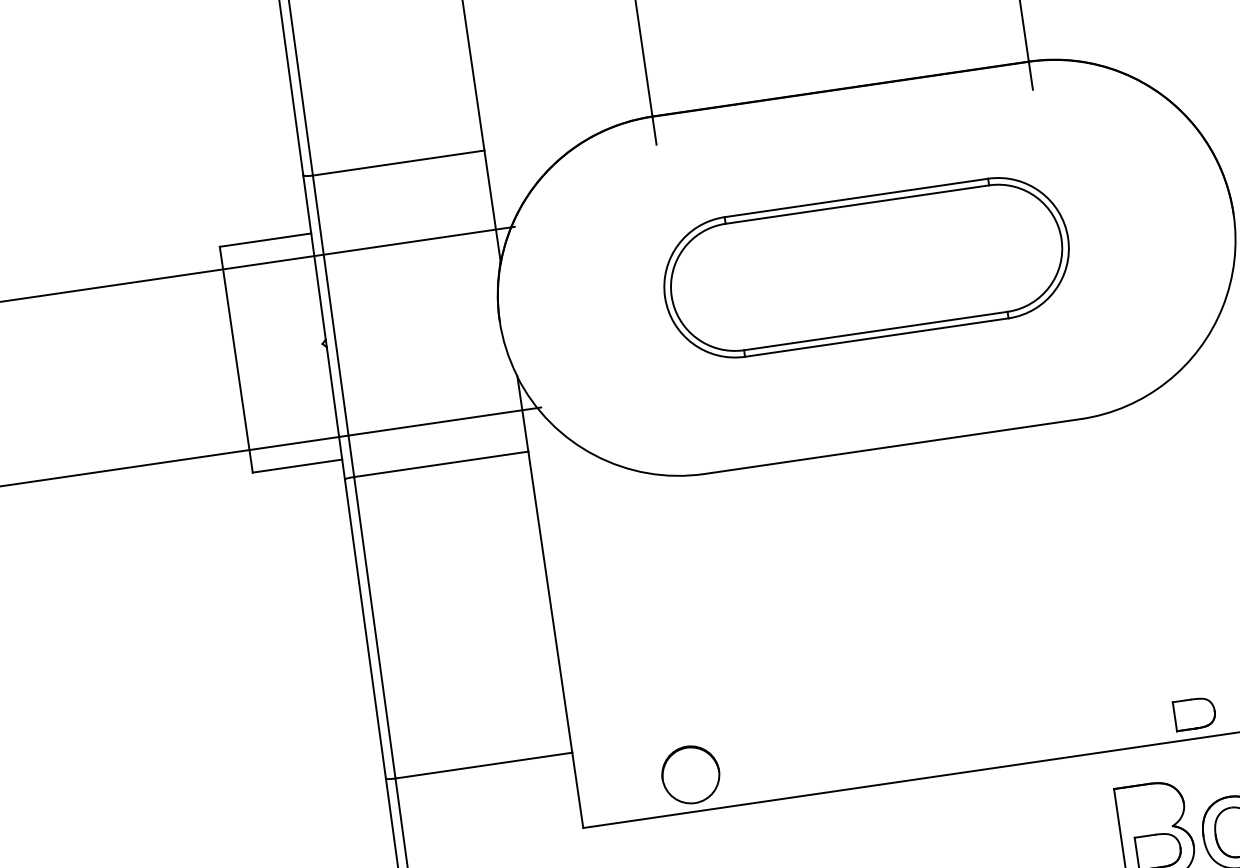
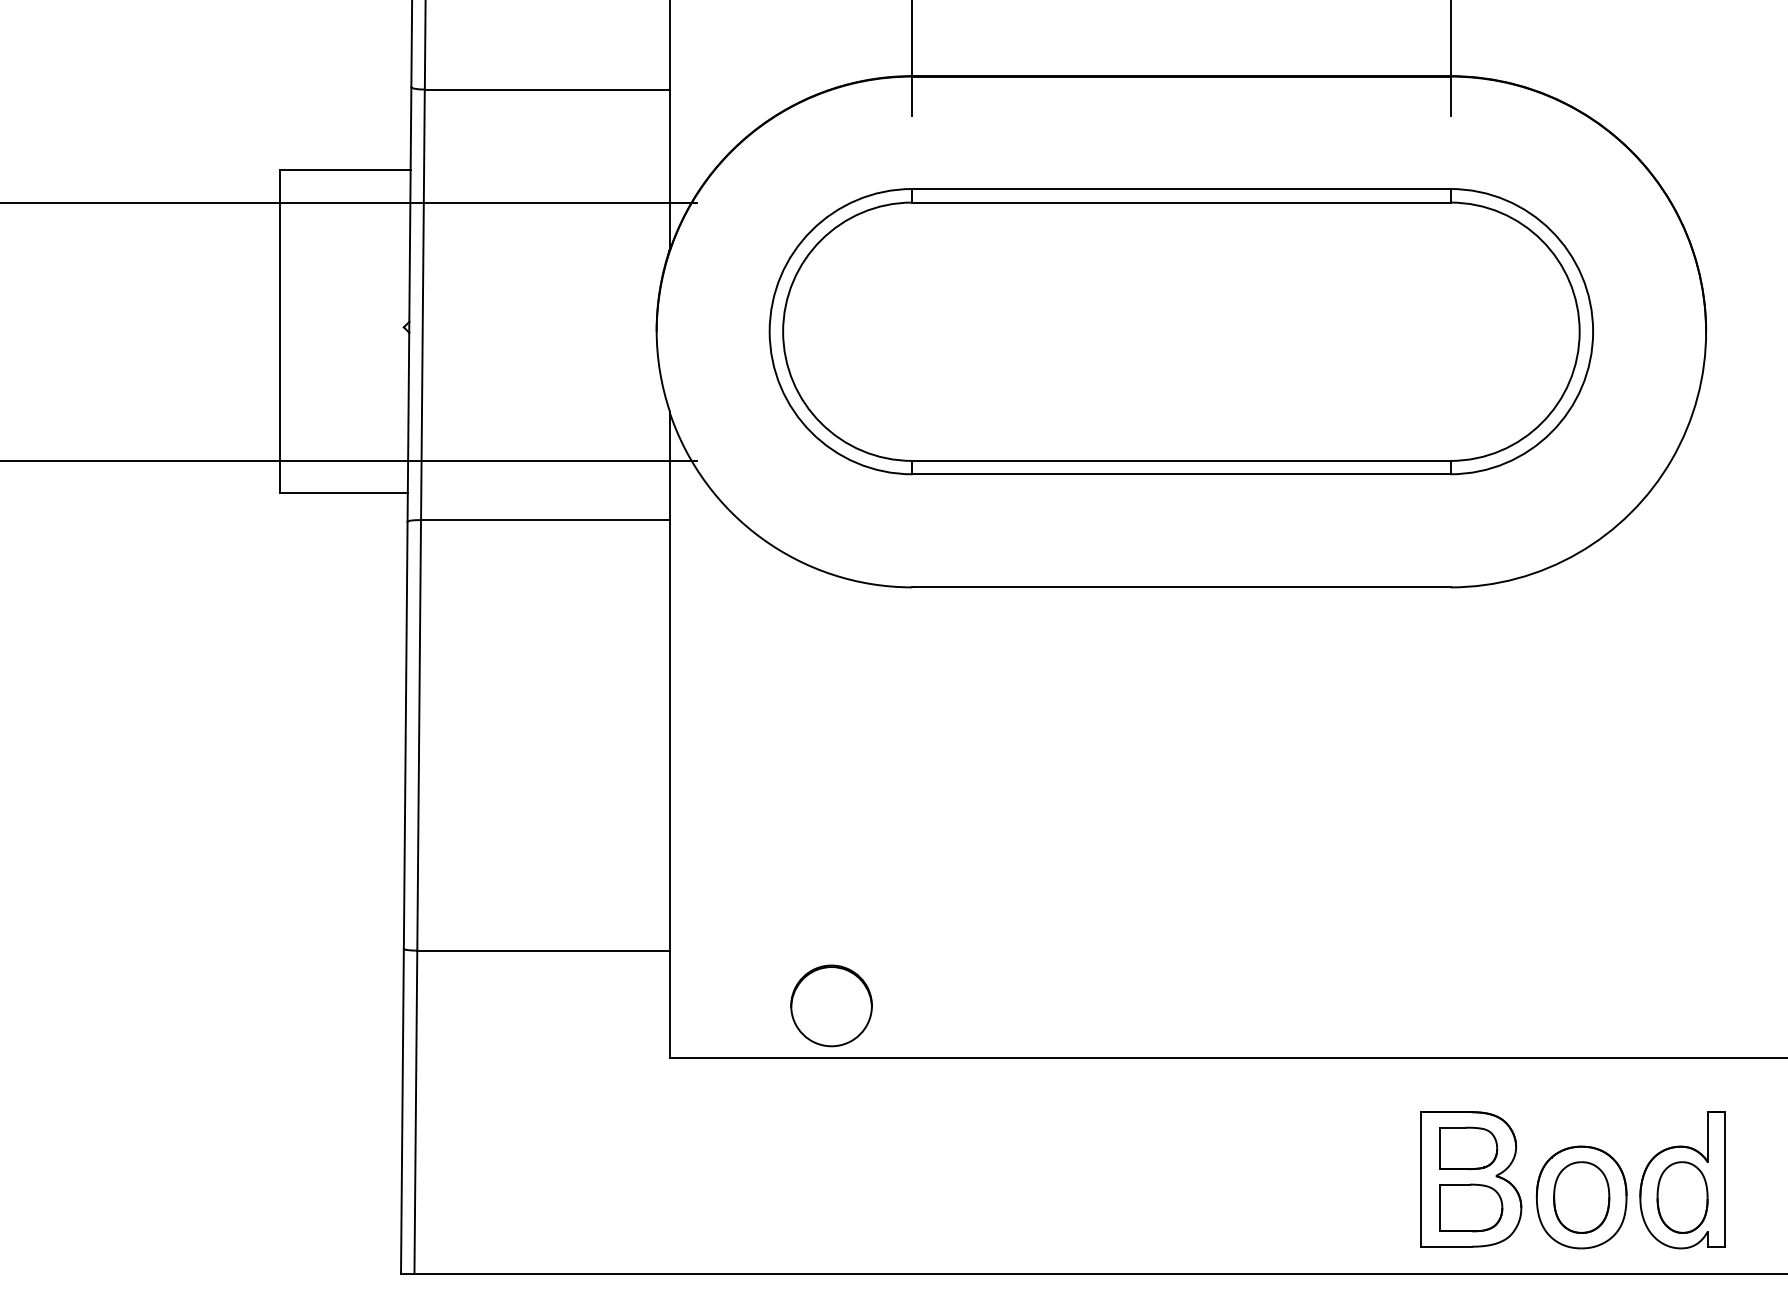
part: (866, 267) -> (1180, 331), size x1.43
part: (1194, 713) -> (1468, 1148), moved

